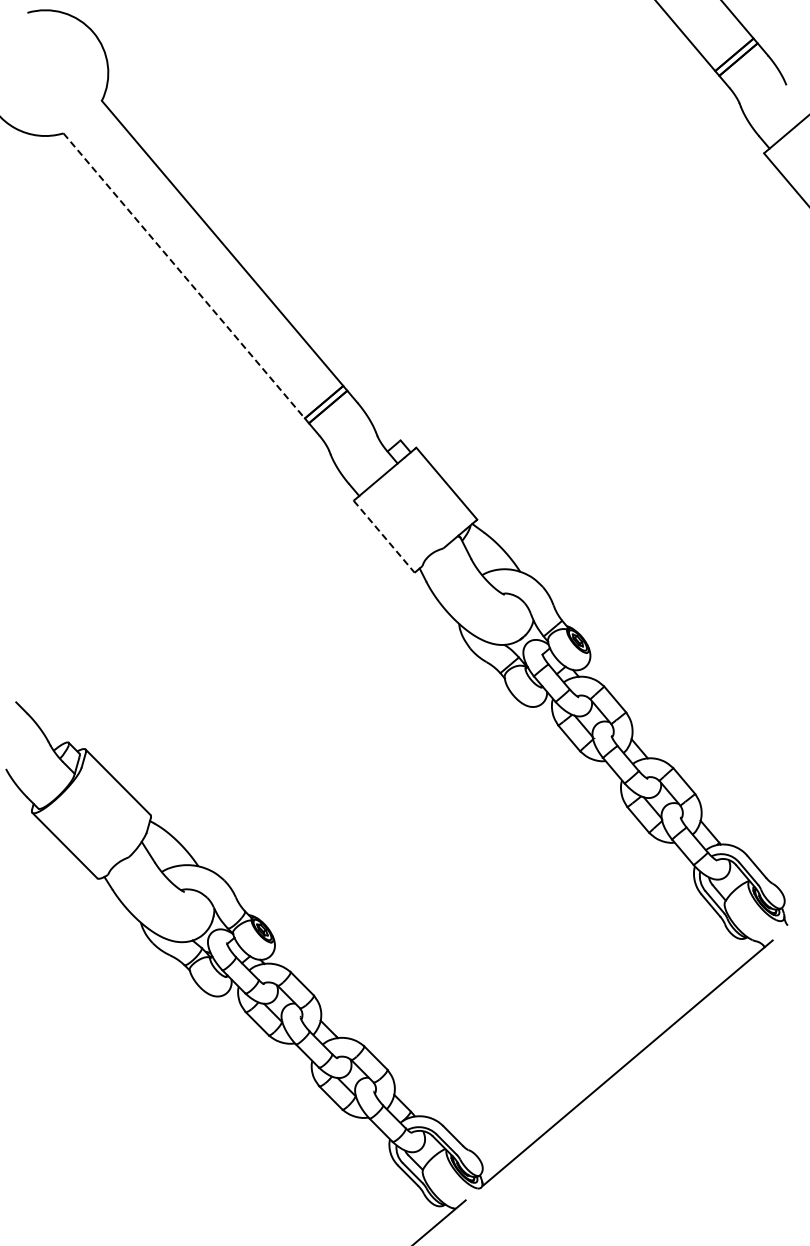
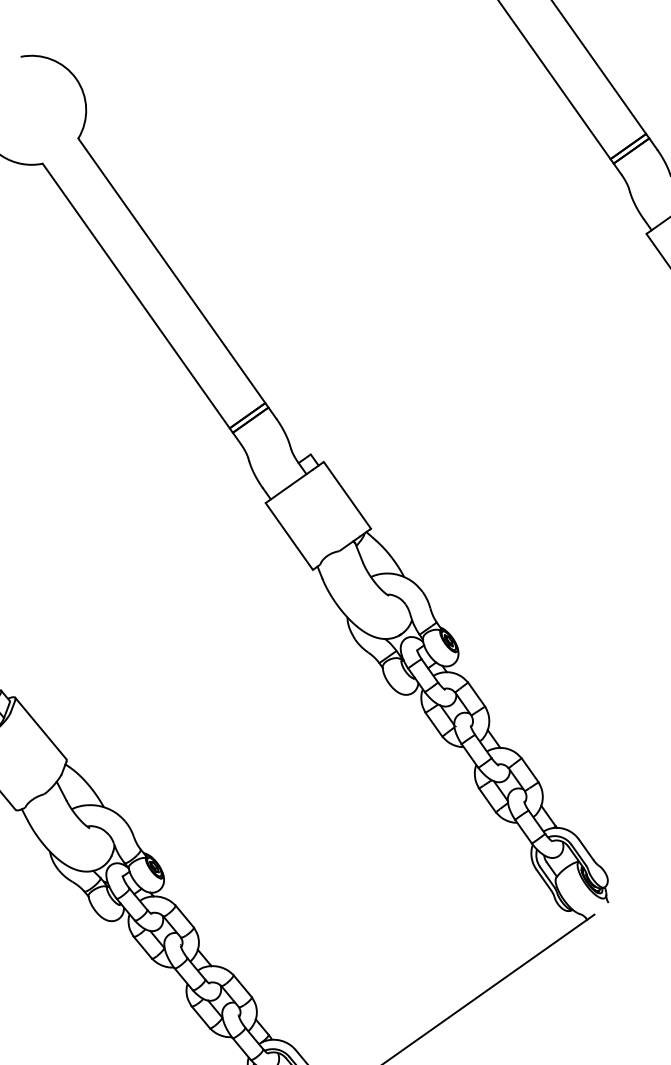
line: (184, 275) -> (136, 295), dashed -> solid
line: (384, 537) -> (289, 537), dashed -> solid

